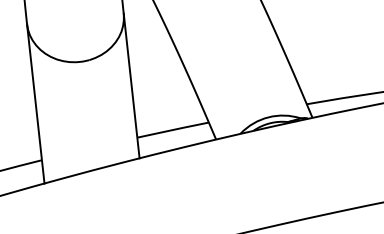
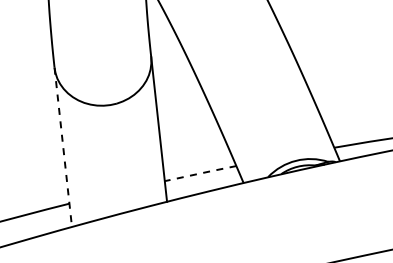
line: (36, 104) -> (63, 147), solid -> dashed
line: (173, 130) -> (200, 173), solid -> dashed

